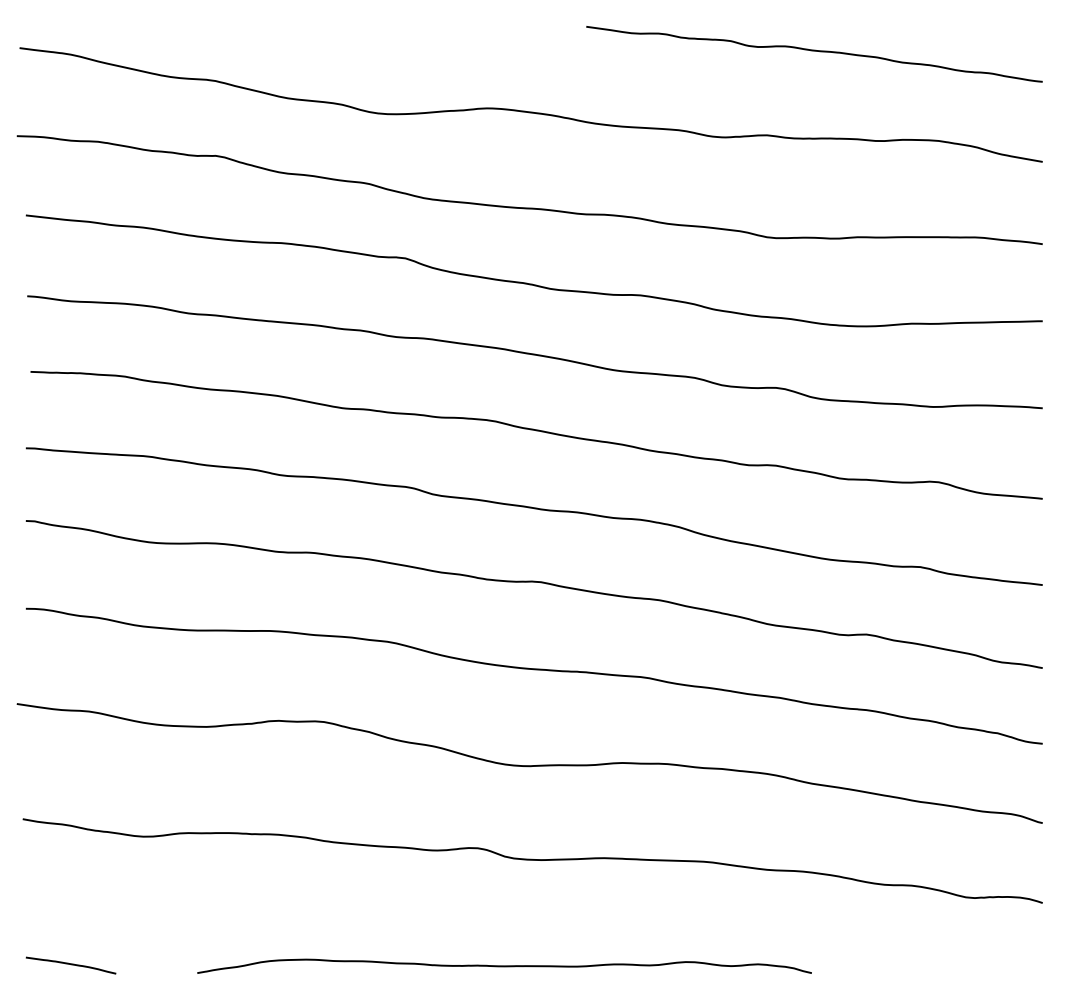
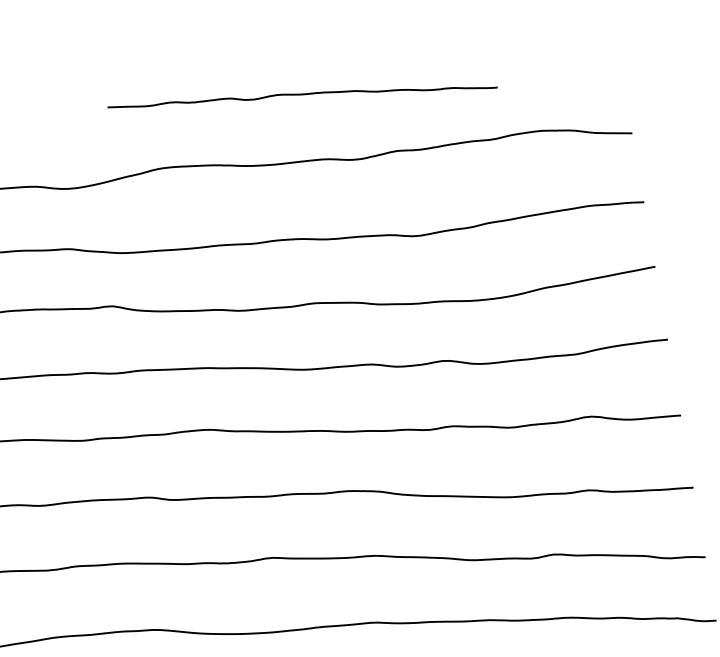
curve: (814, 51) -> (302, 95), moved

